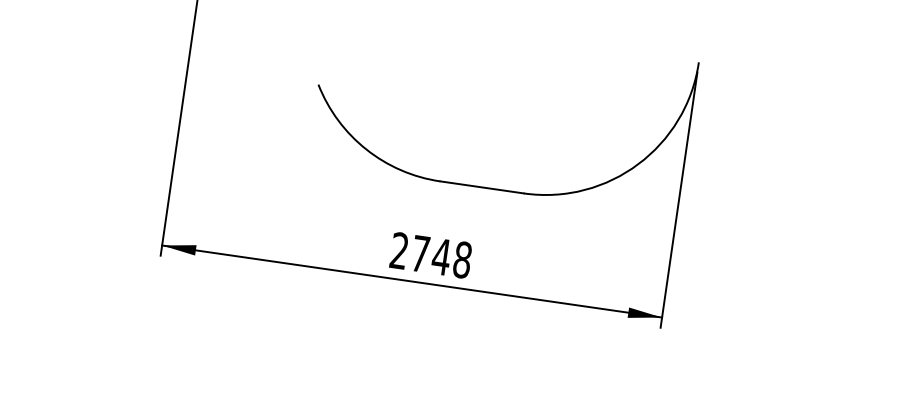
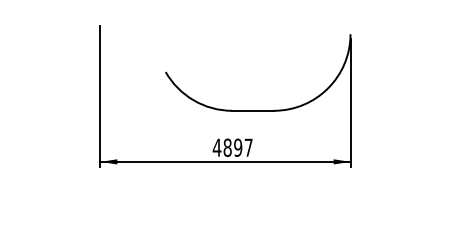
text: (430, 254) -> (232, 147), 2748 -> 4897

